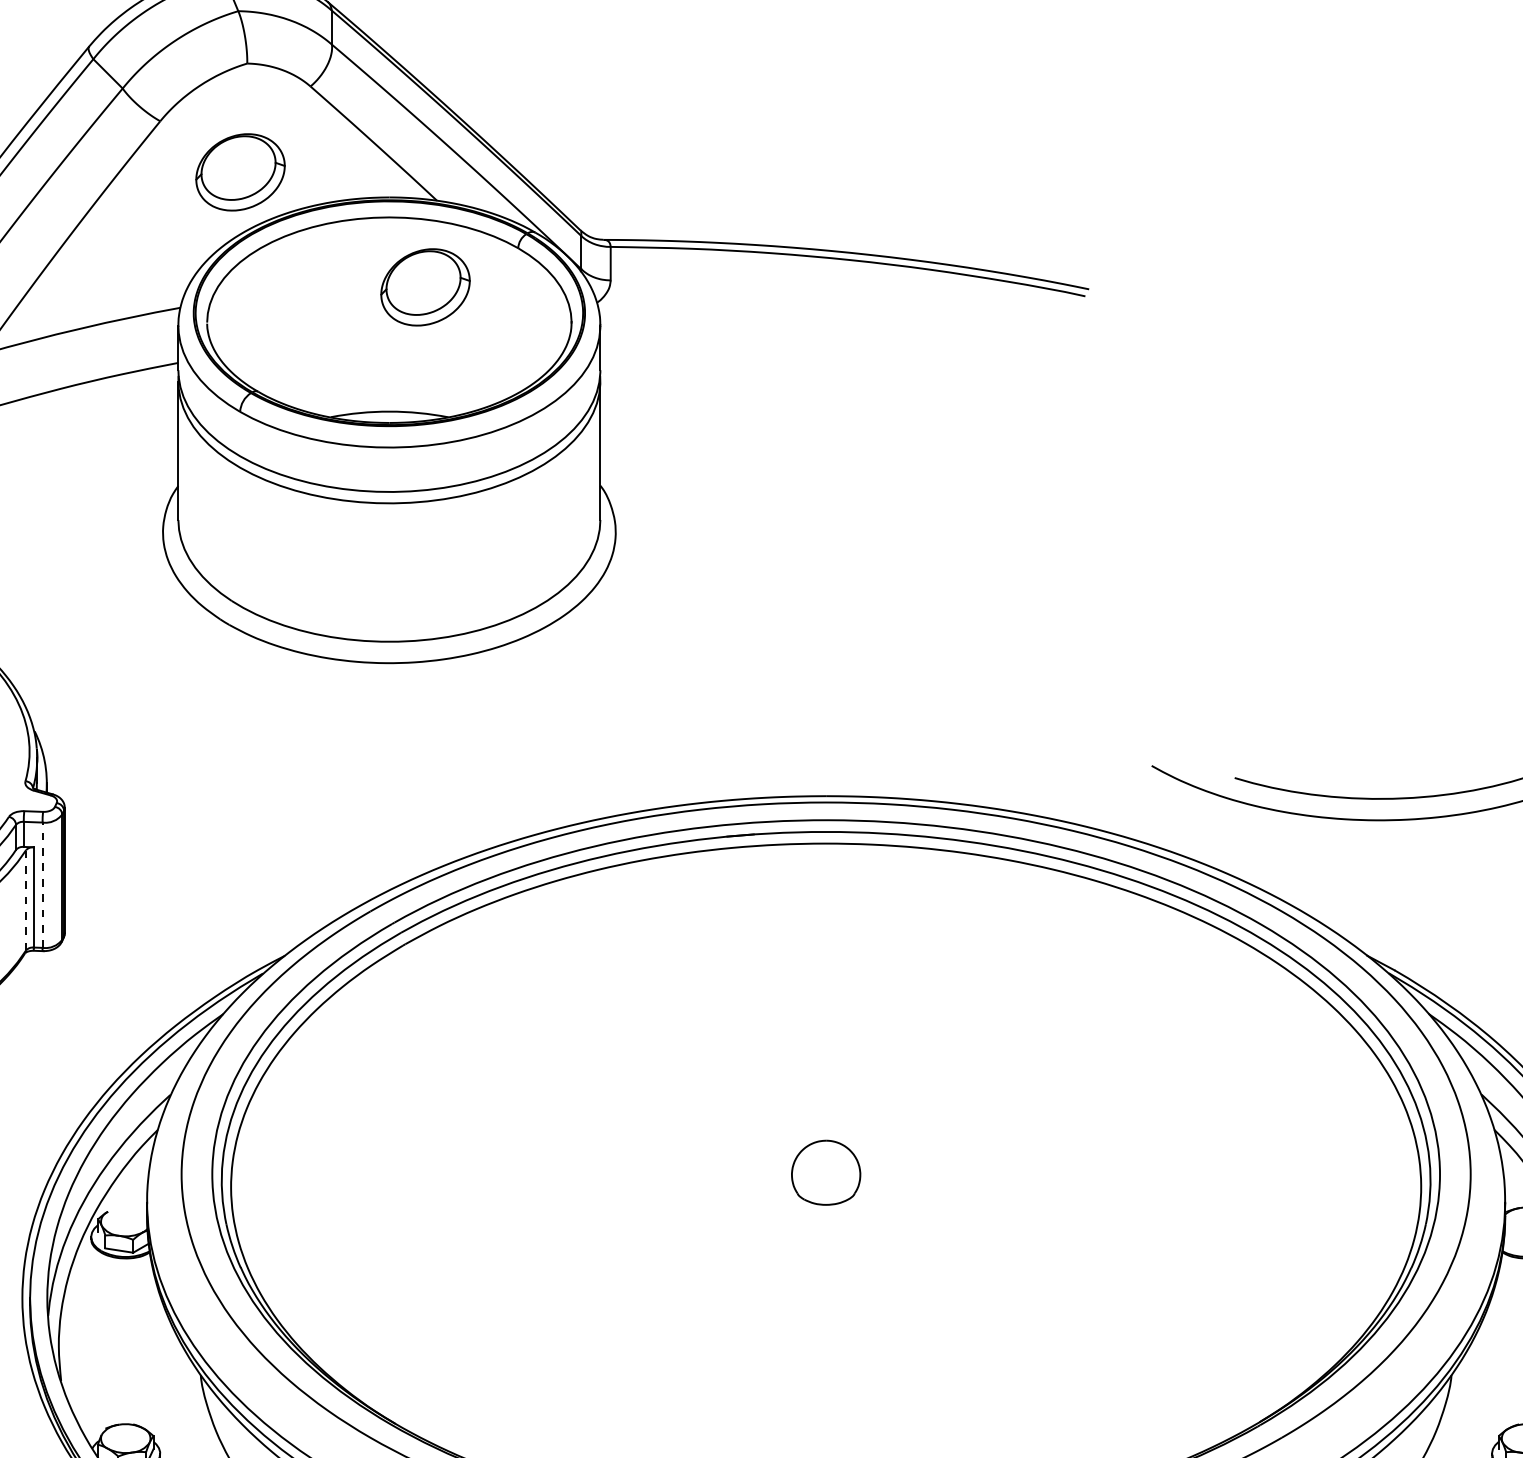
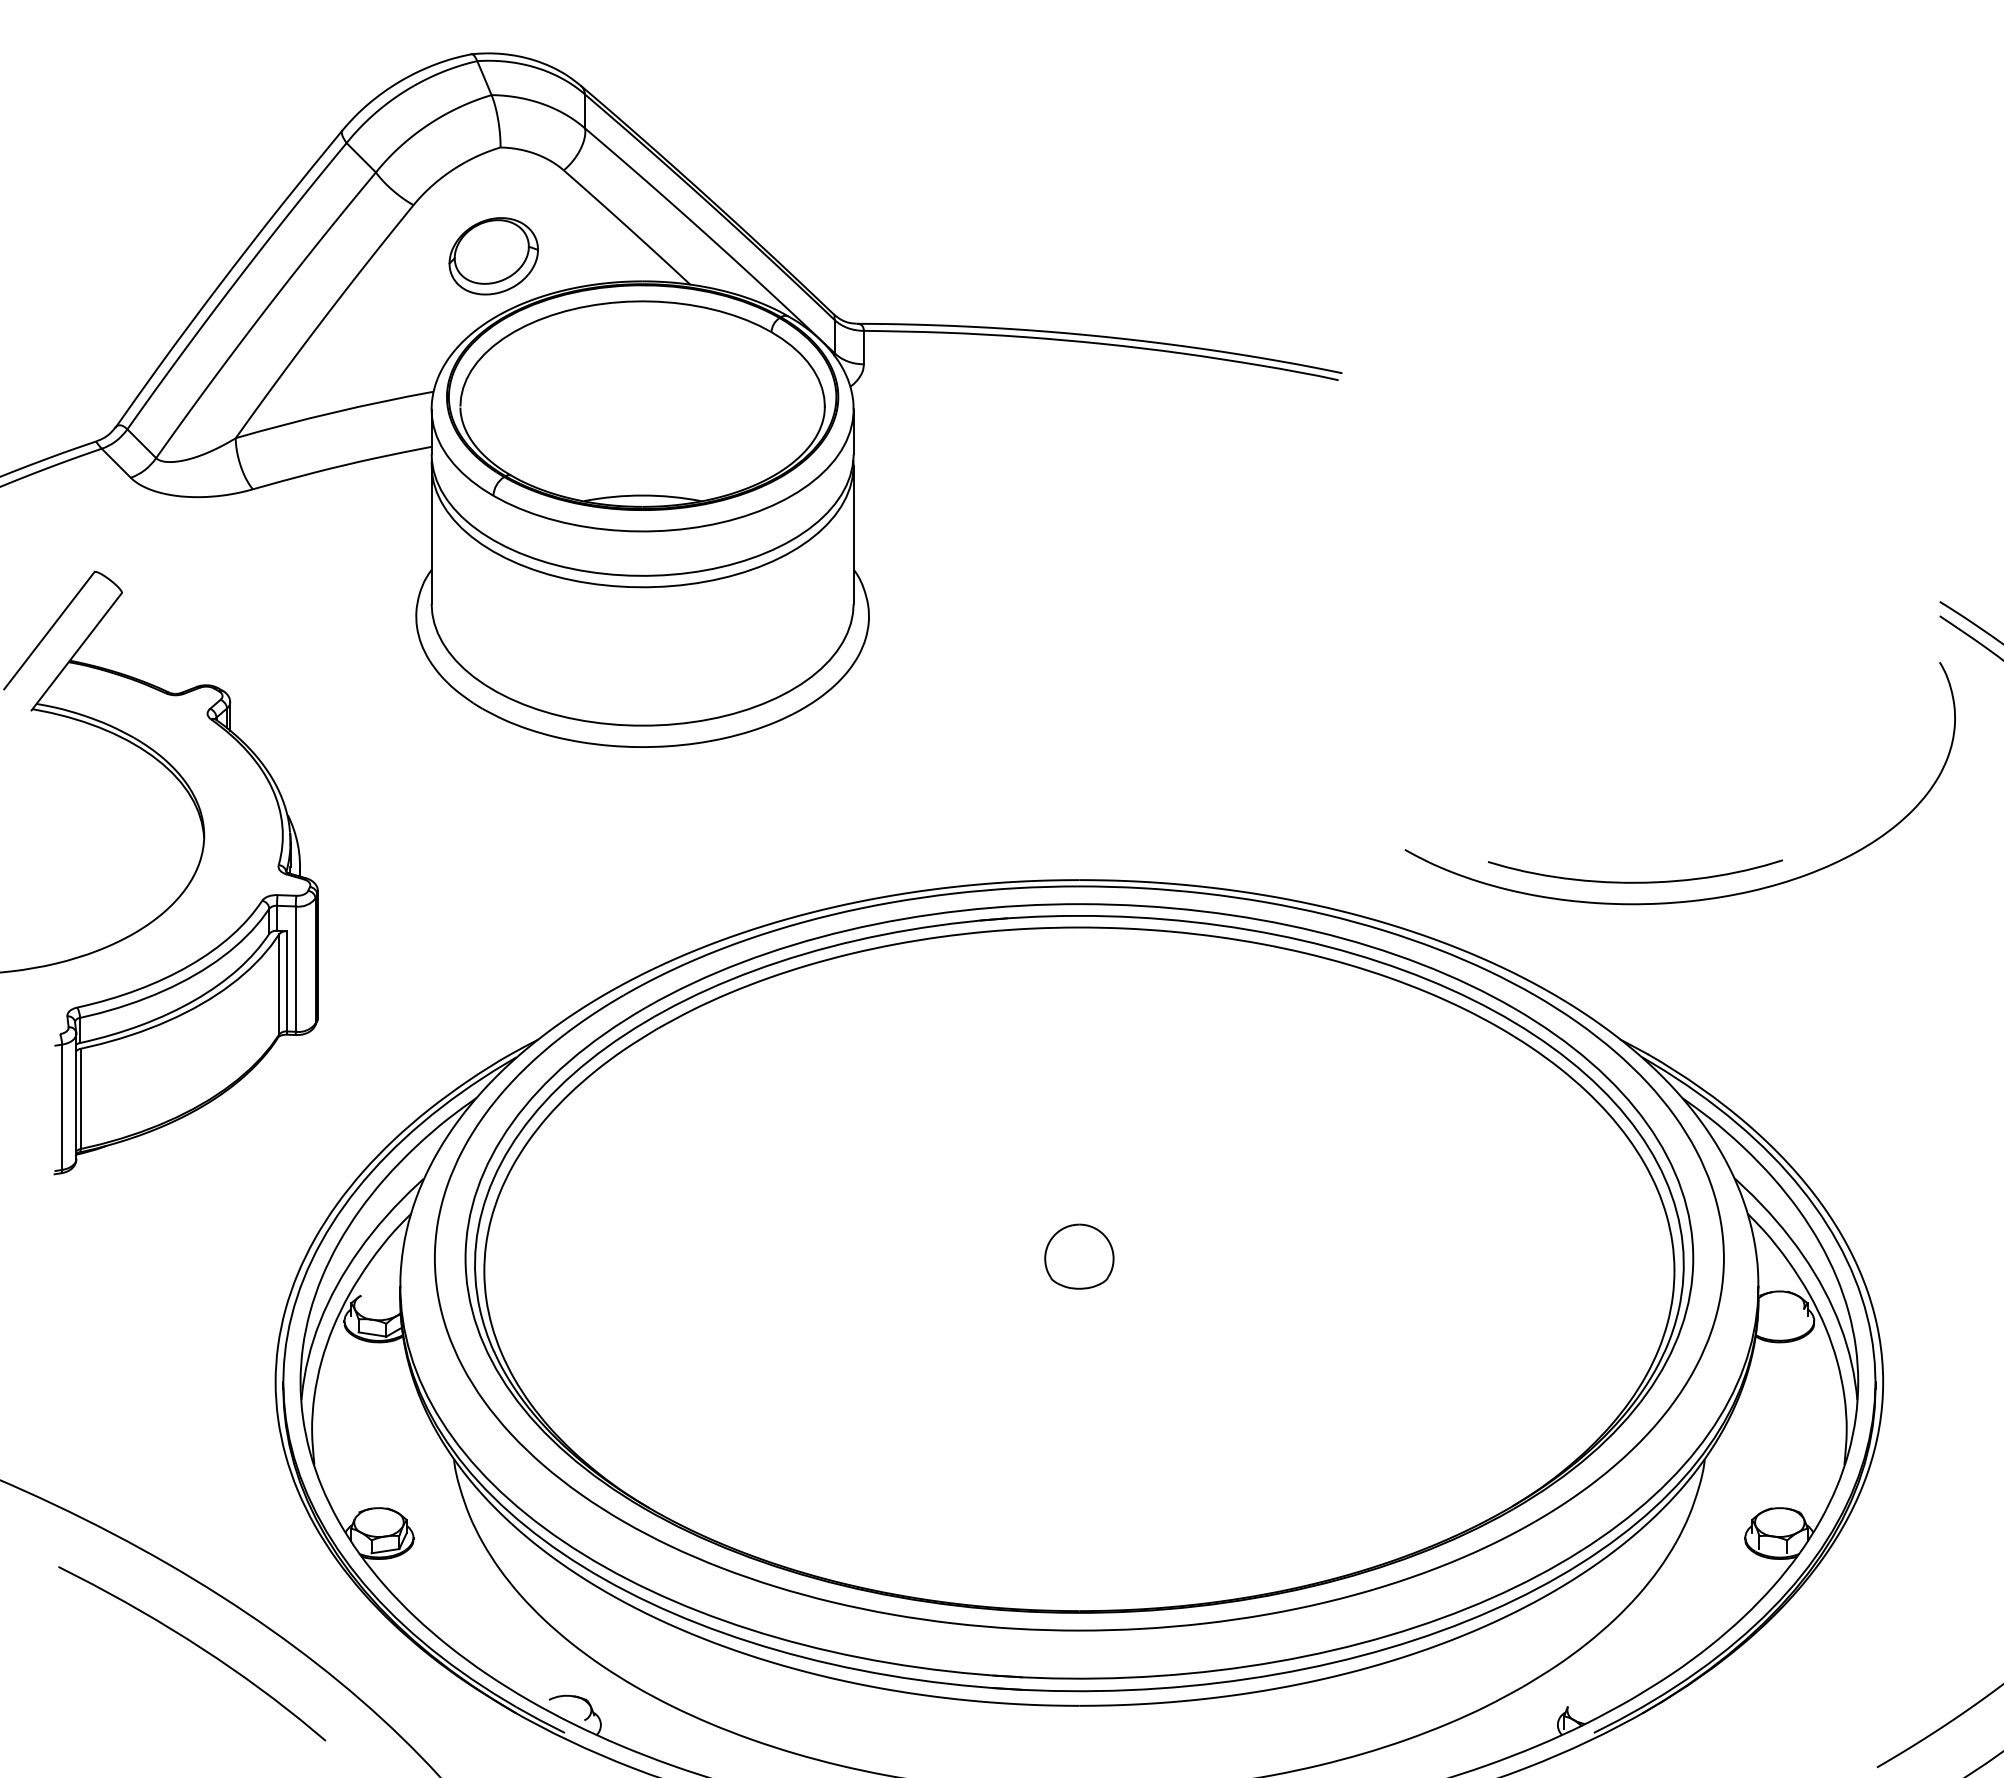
part: (425, 287) -> (678, 371), removed
line: (42, 885) -> (295, 969), dashed -> solid
line: (26, 899) -> (279, 983), dashed -> solid

